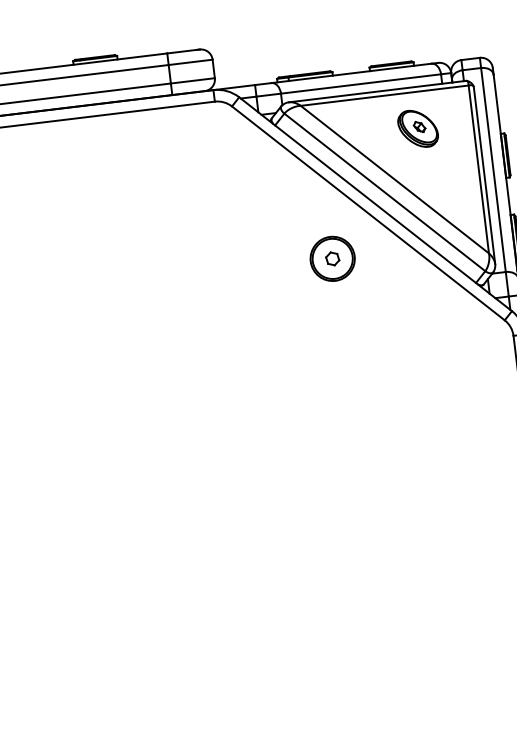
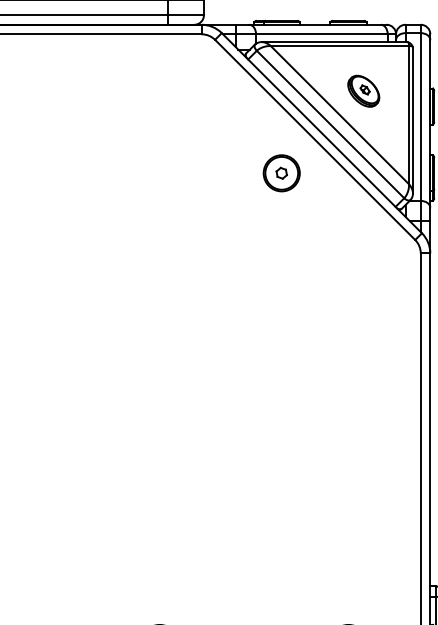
part: (417, 127) -> (363, 90), moved

